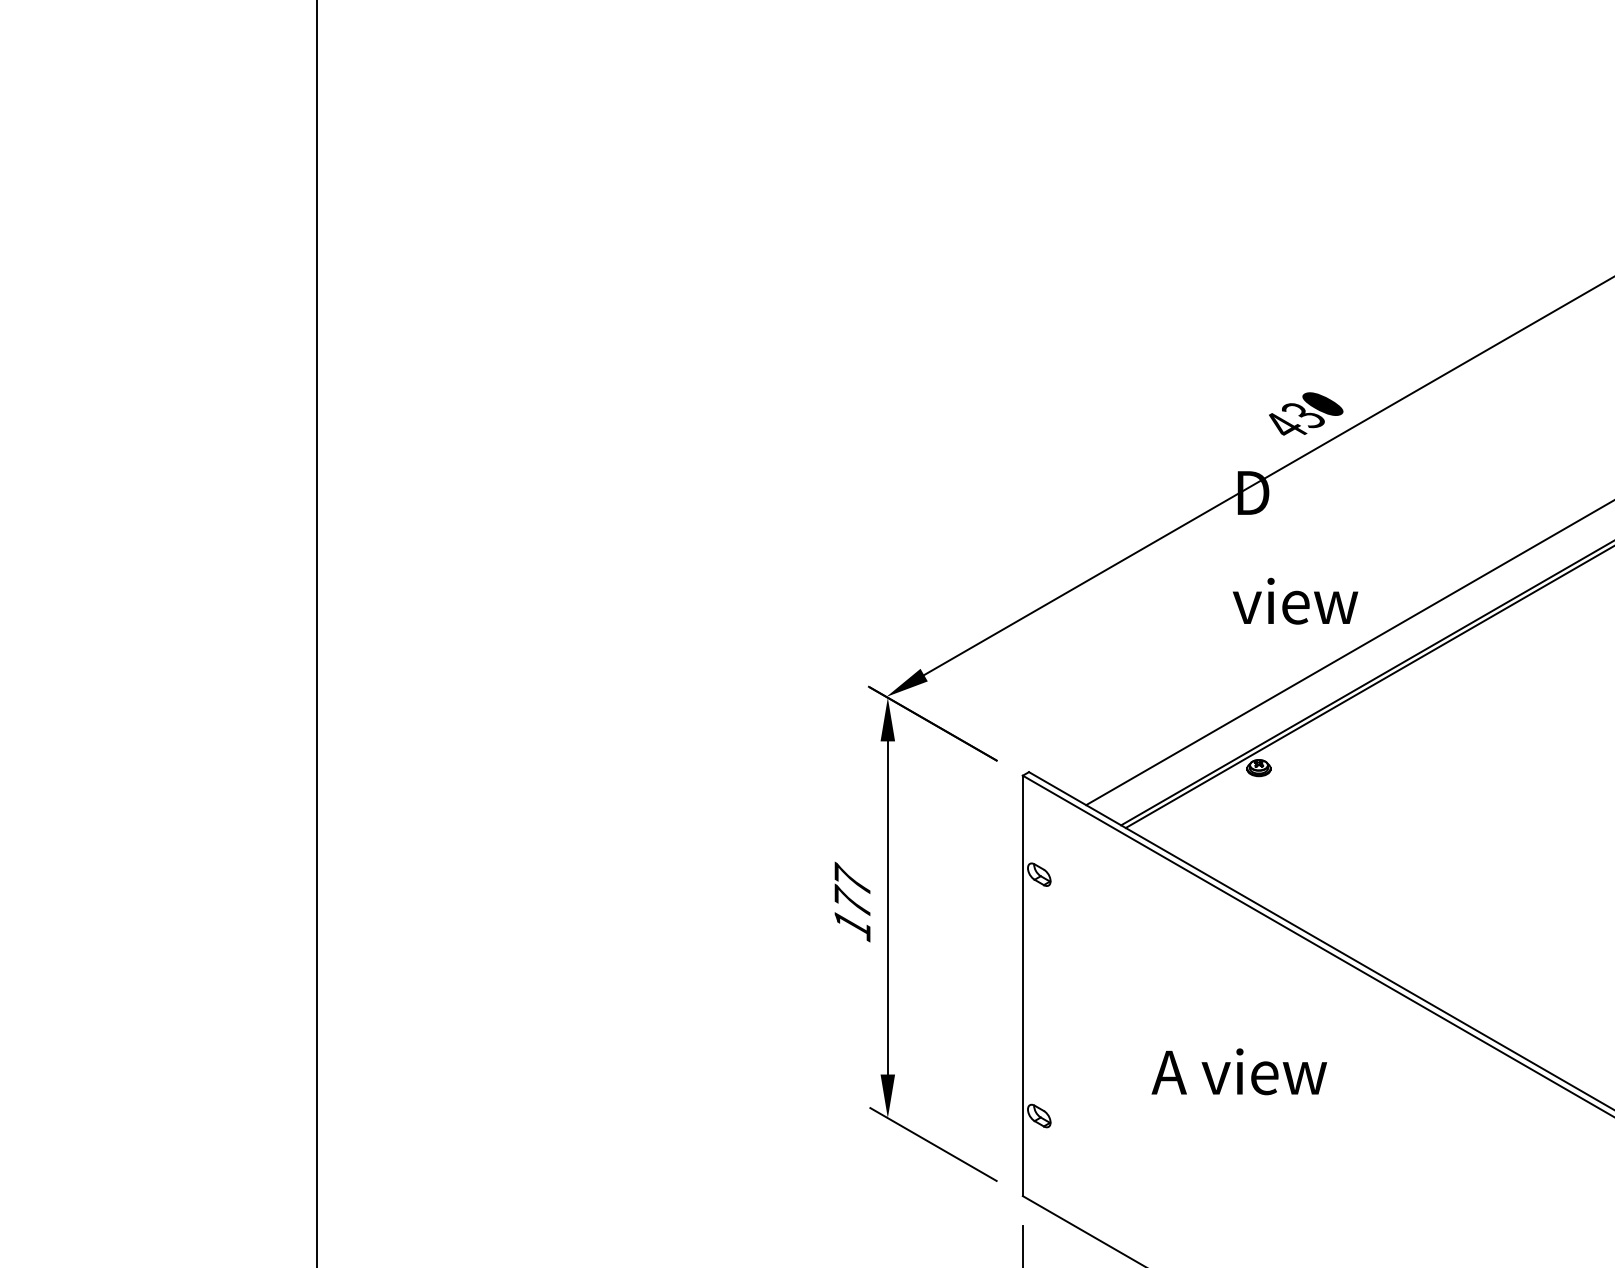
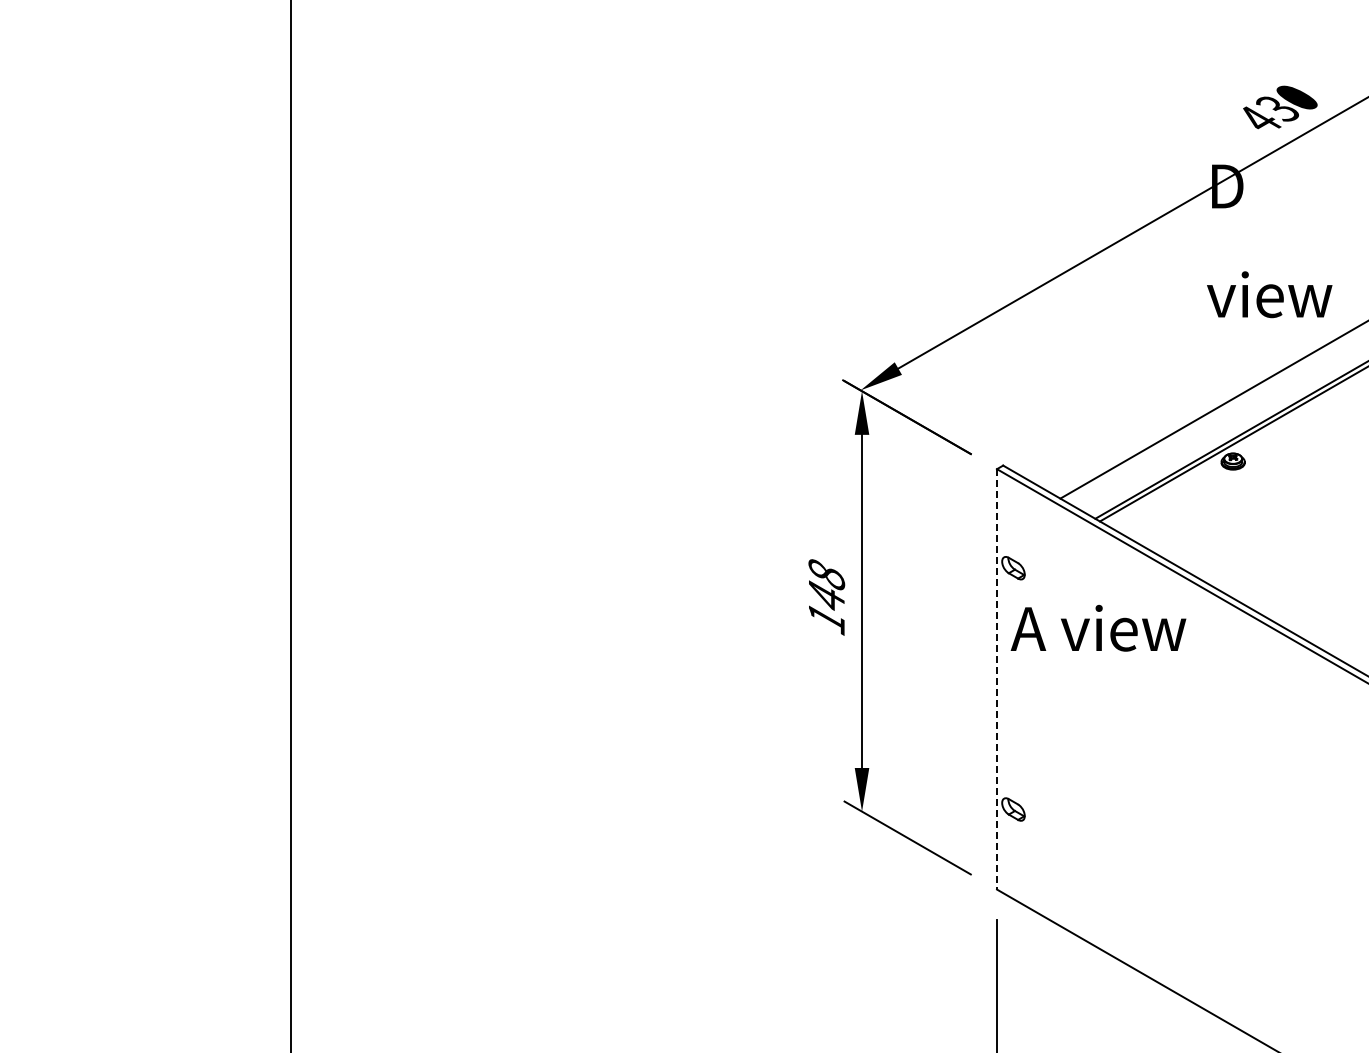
text: (852, 889) -> (826, 582), 177 -> 148
line: (1022, 986) -> (996, 679), solid -> dashed
text: (1239, 1071) -> (1098, 627), moved

